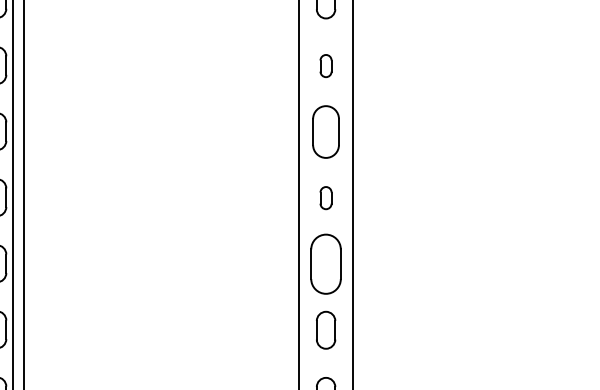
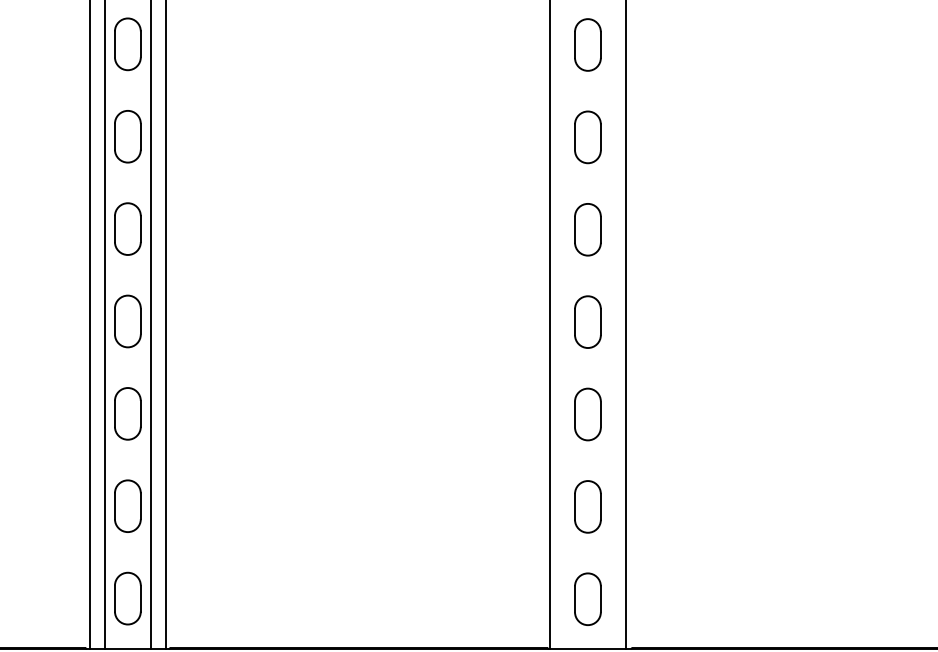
part: (325, 66) -> (587, 137), size x1.67
part: (325, 131) -> (587, 229), size x0.71
part: (325, 197) -> (587, 321), size x1.67
part: (325, 264) -> (587, 414), size x0.62

